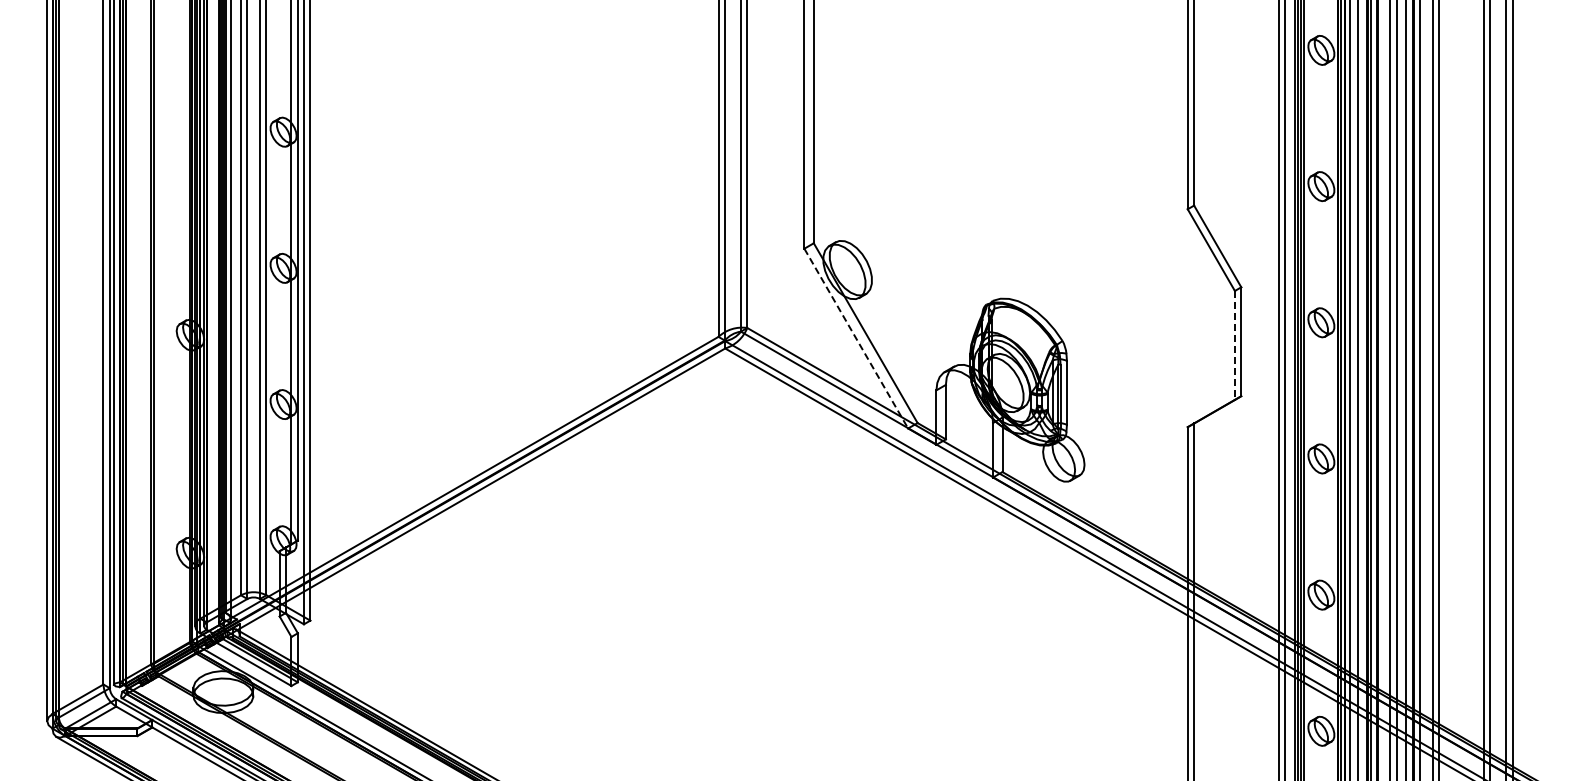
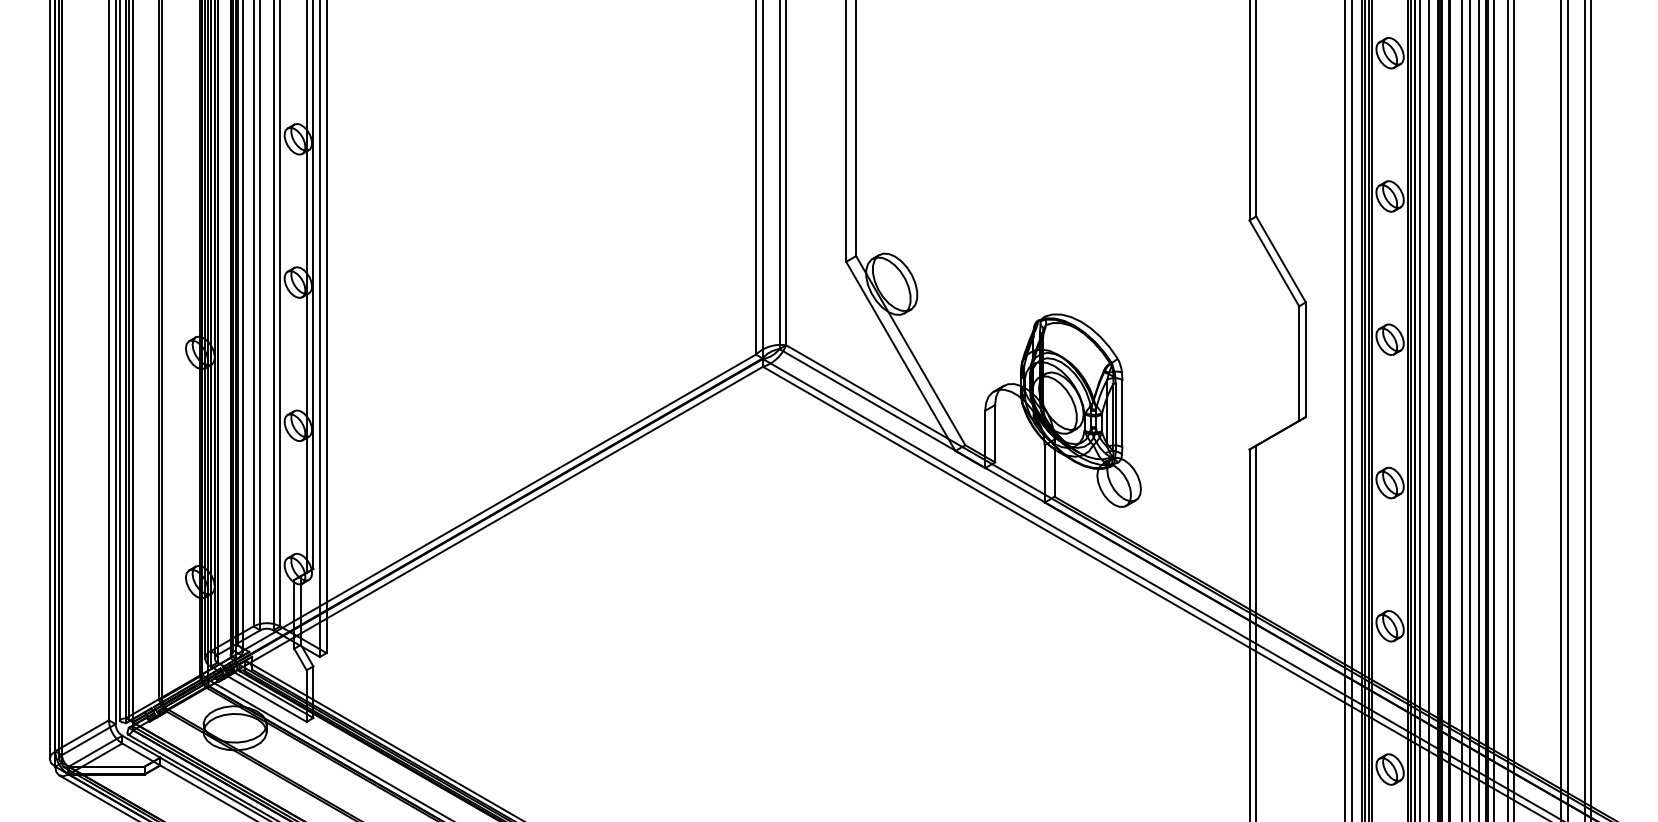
line: (856, 338) -> (901, 356), dashed -> solid
line: (1234, 345) -> (1298, 363), dashed -> solid

